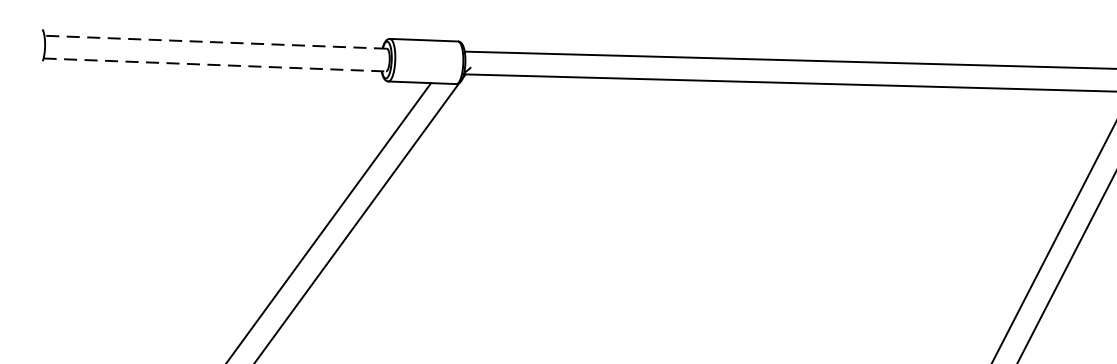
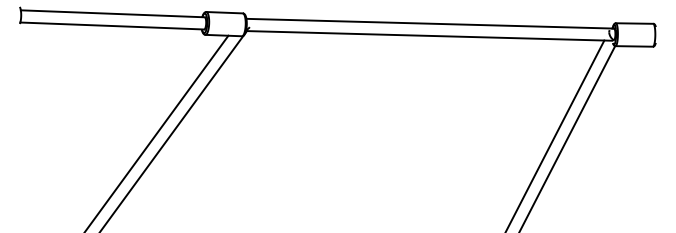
line: (215, 41) -> (112, 13), dashed -> solid
line: (215, 65) -> (112, 26), dashed -> solid

